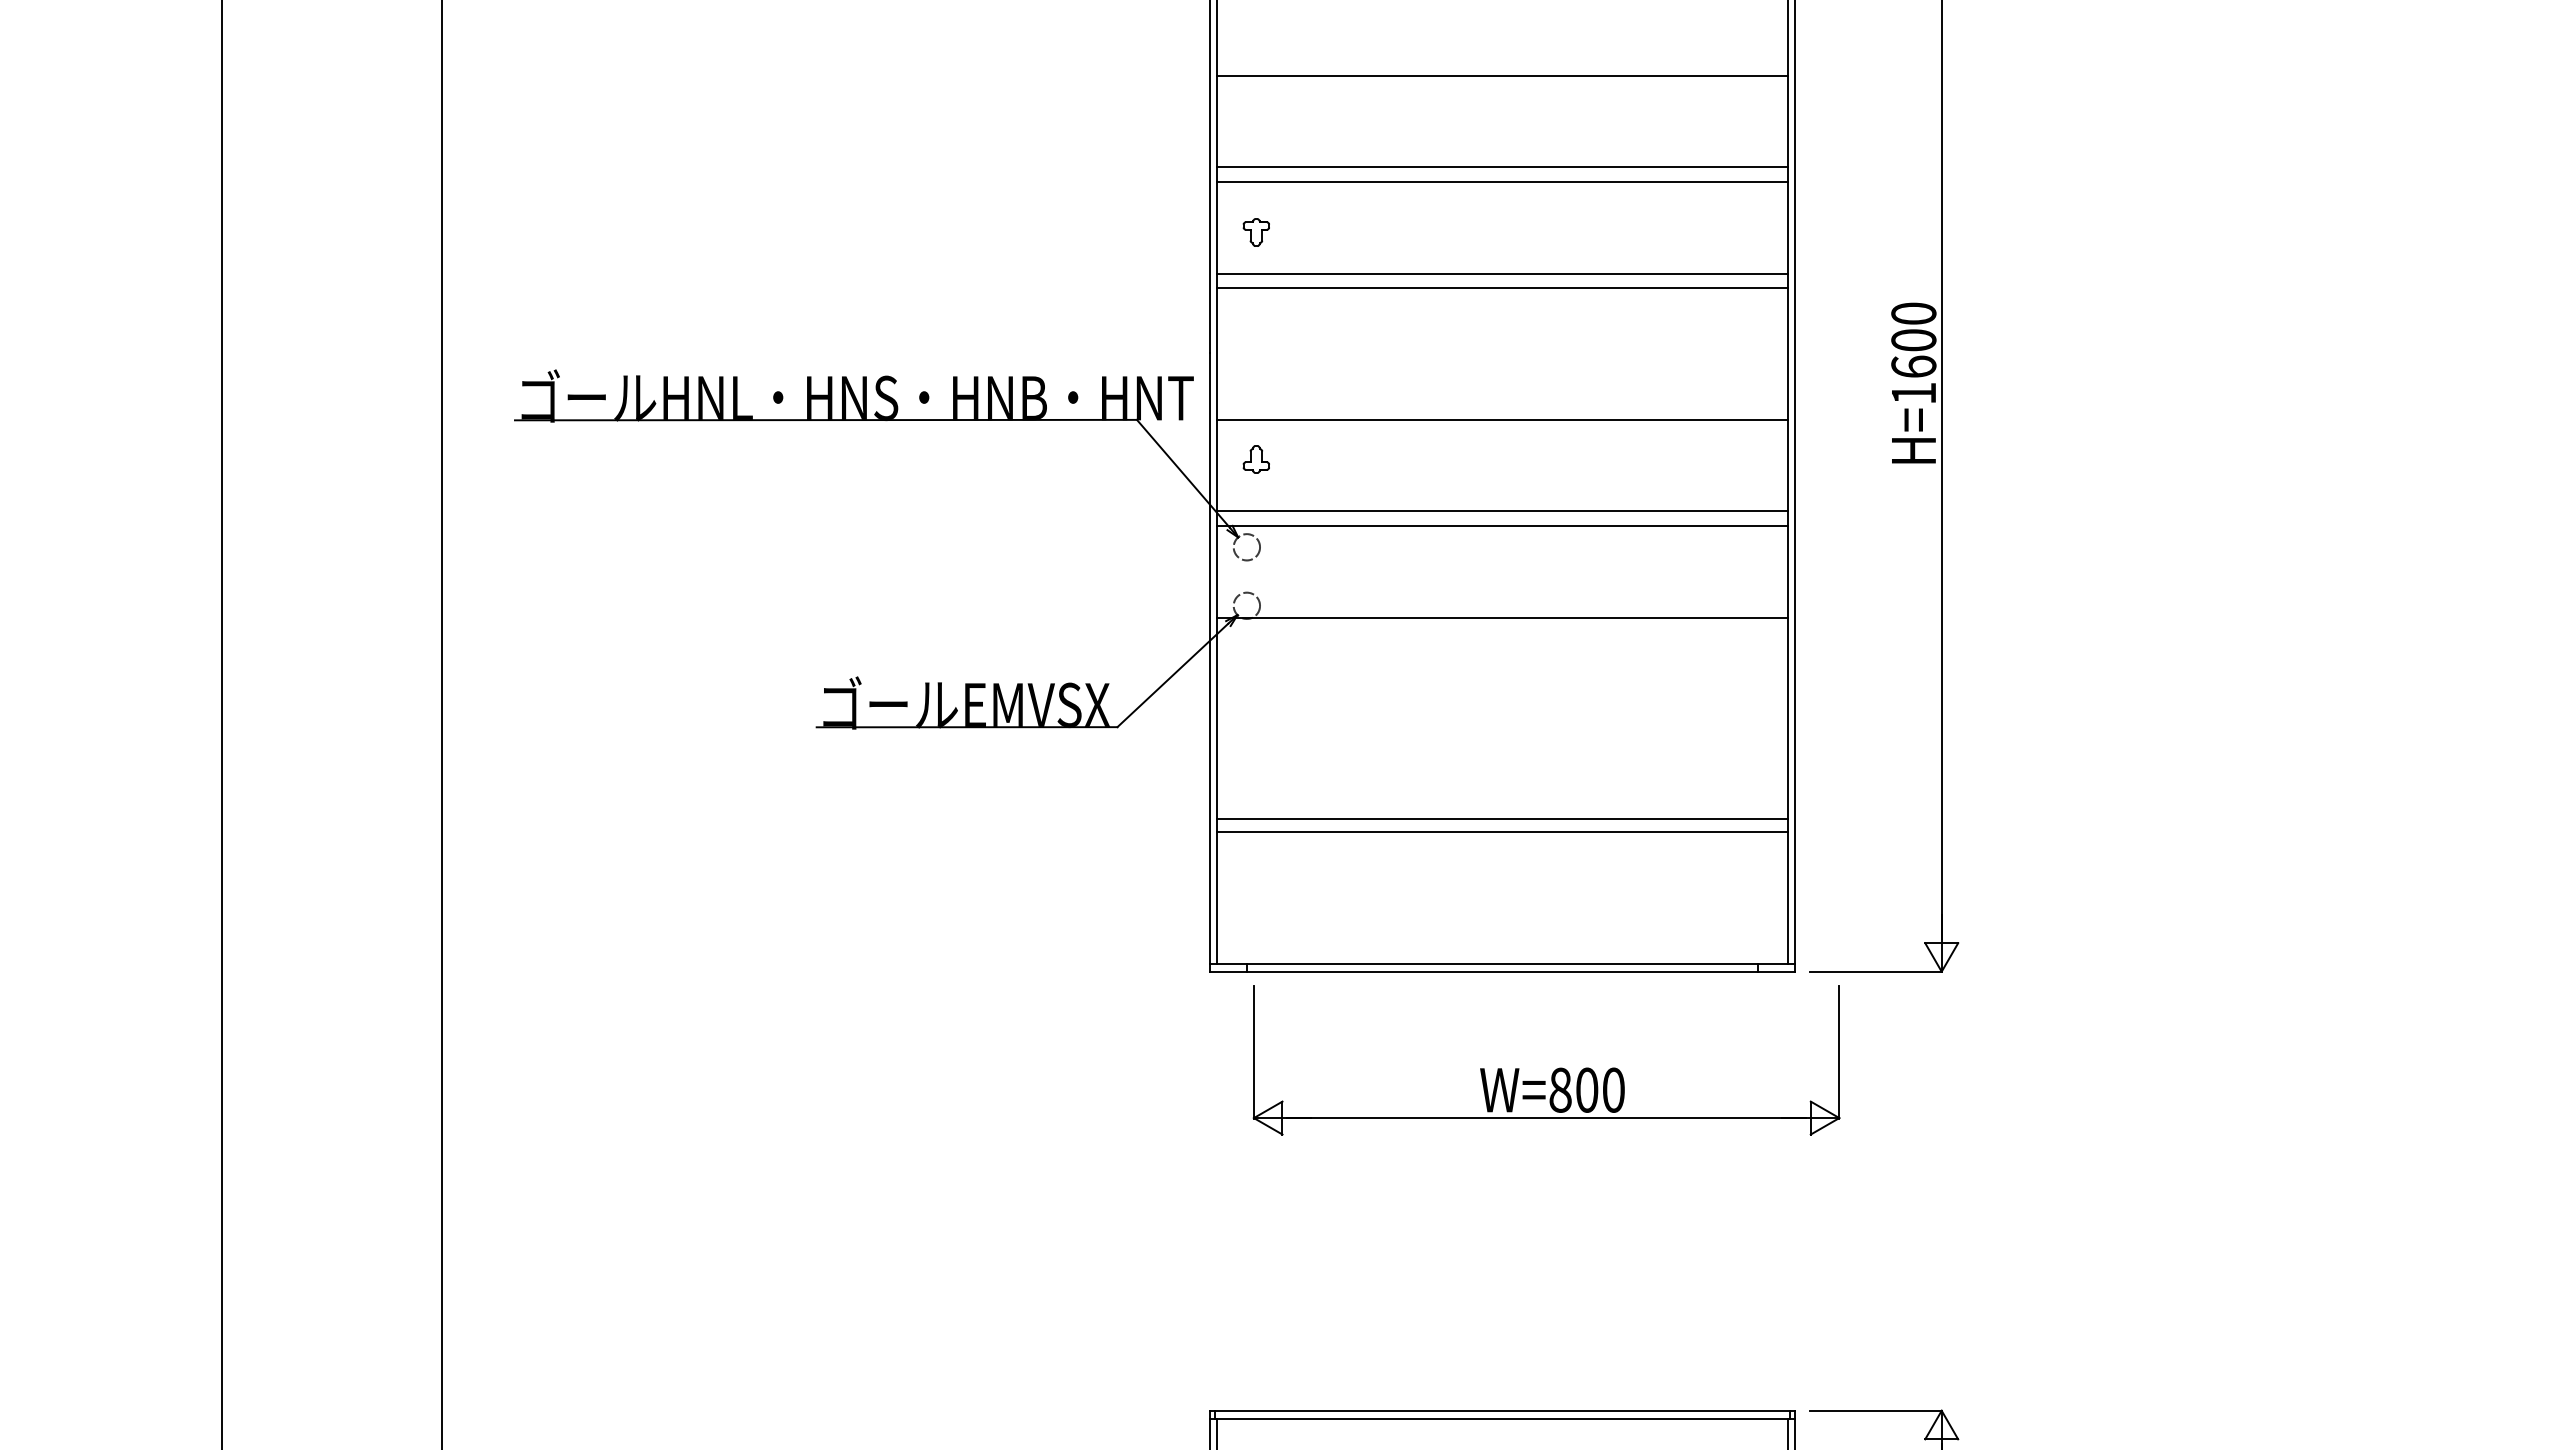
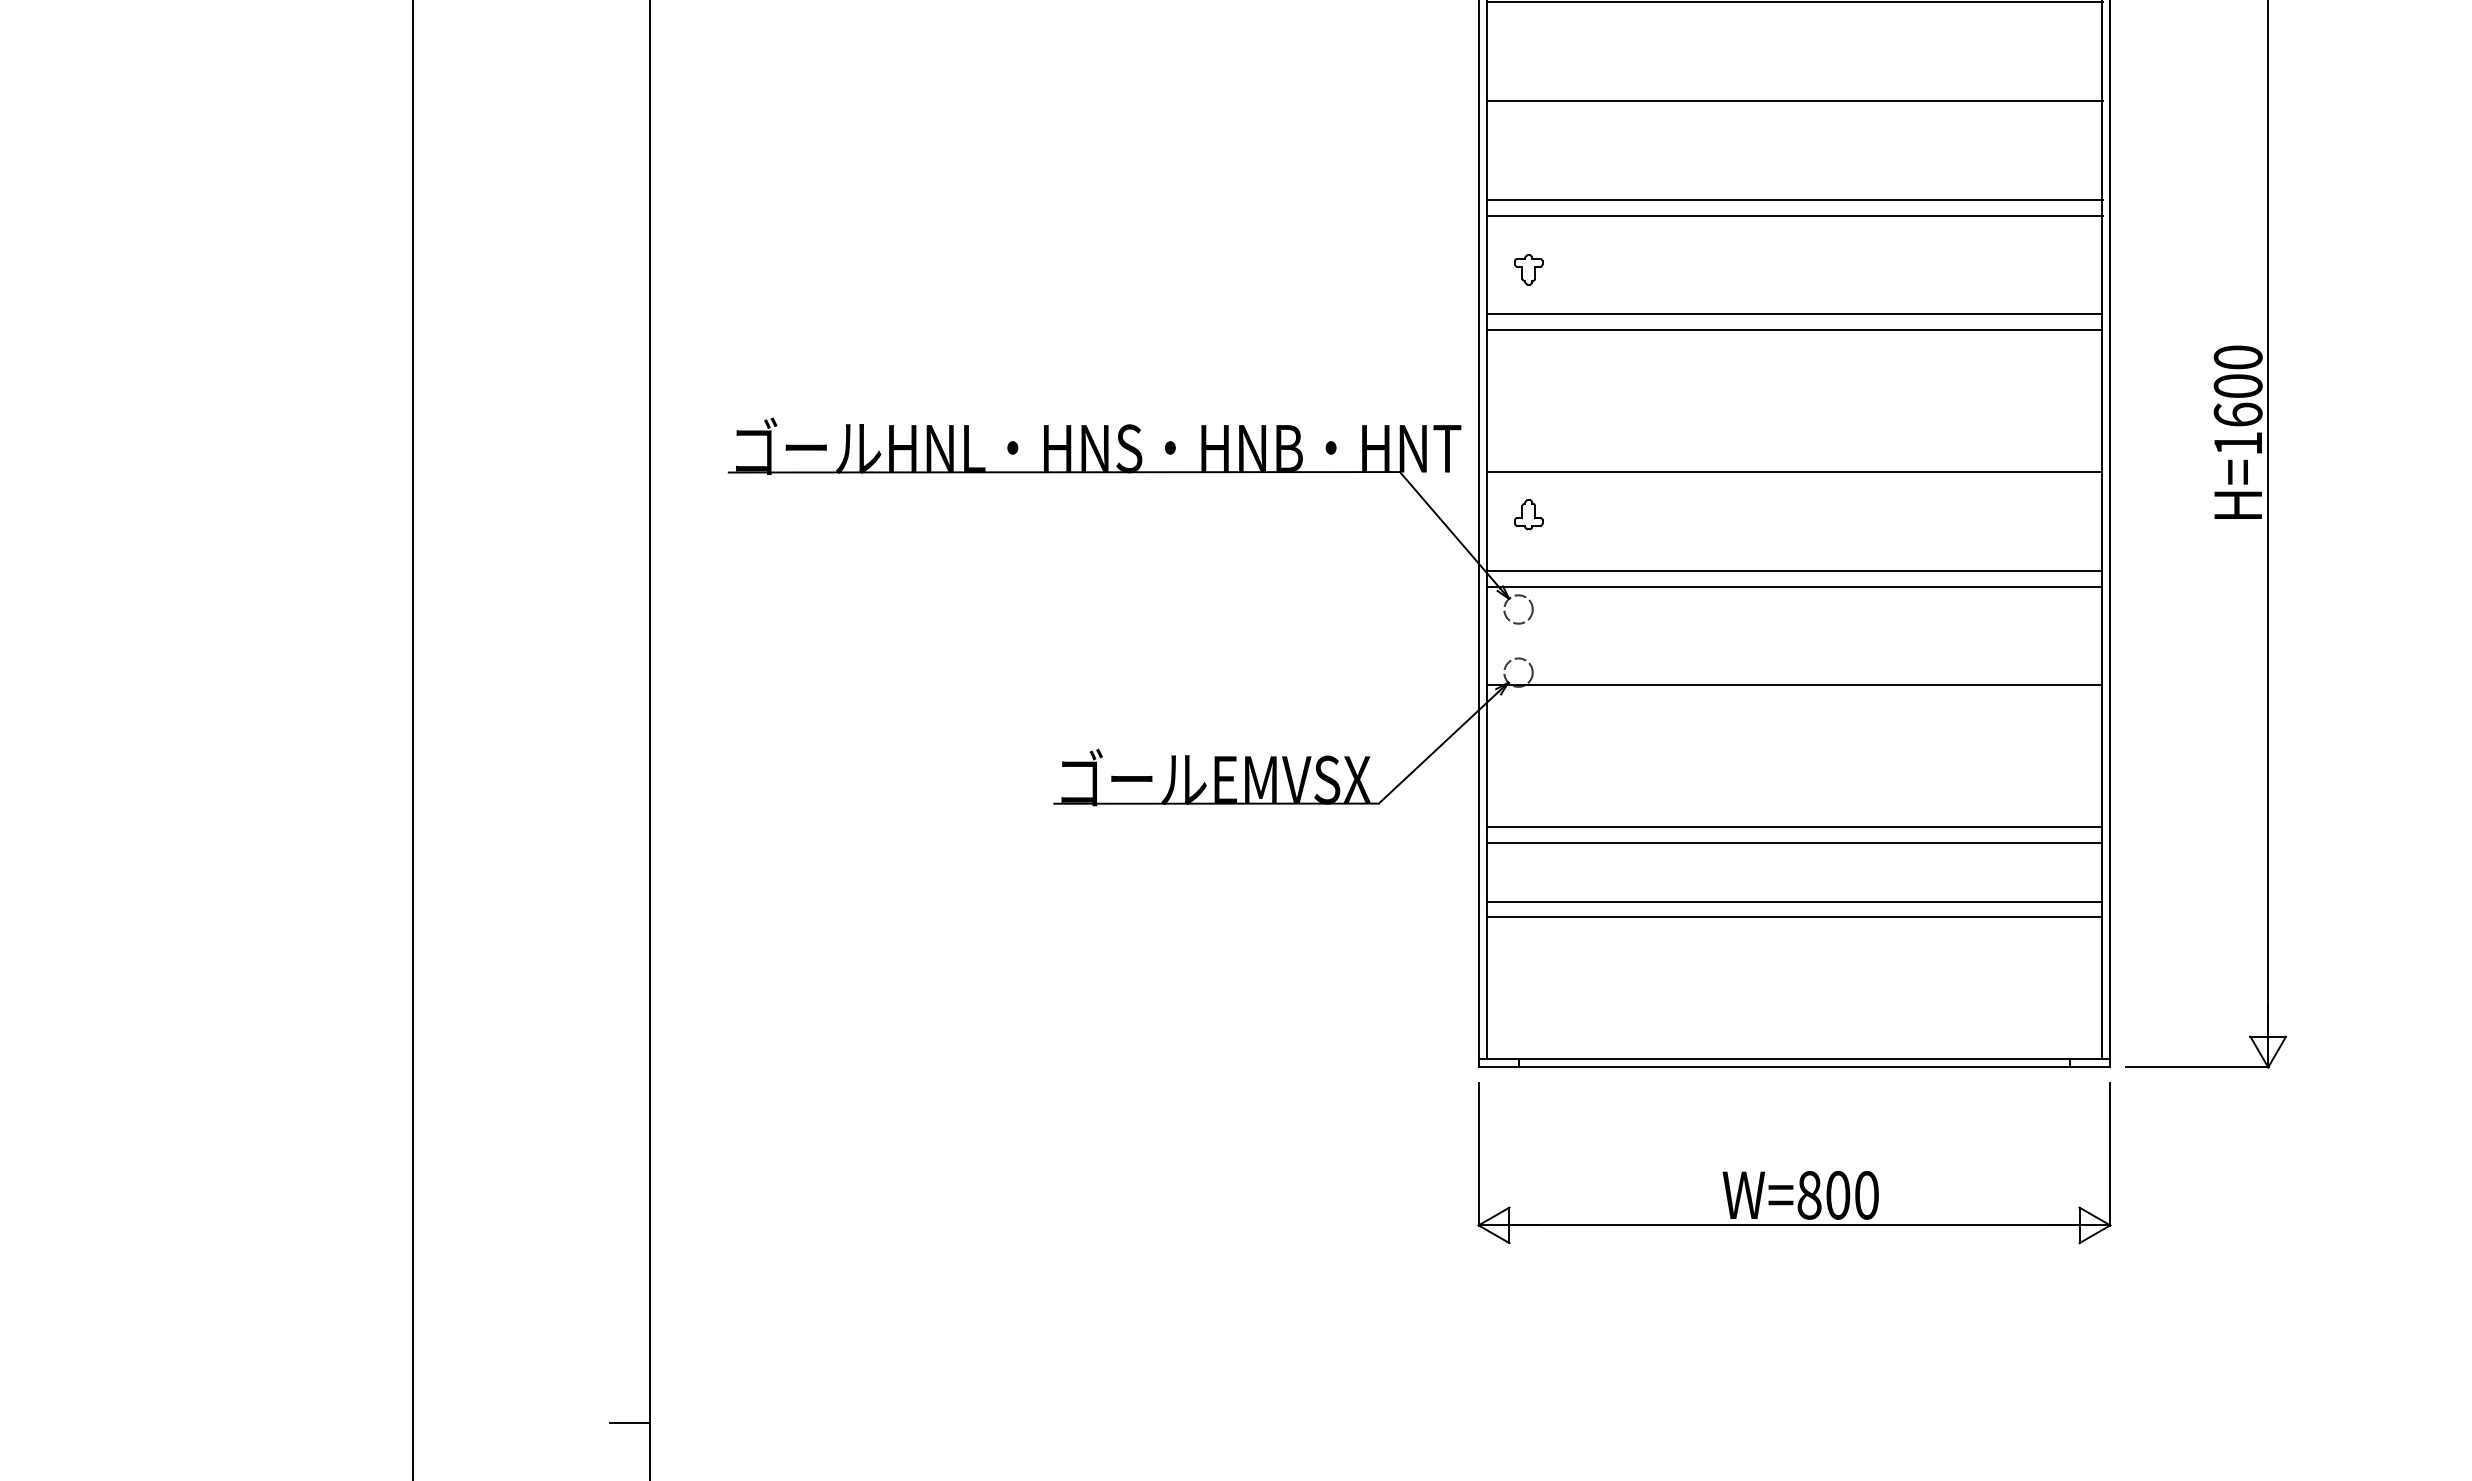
line: (1502, 749) -> (1794, 827), added
line: (1502, 763) -> (1794, 842), added
part: (1555, 1069) -> (1804, 1172), moved
line: (422, 1301) -> (629, 1423), added

